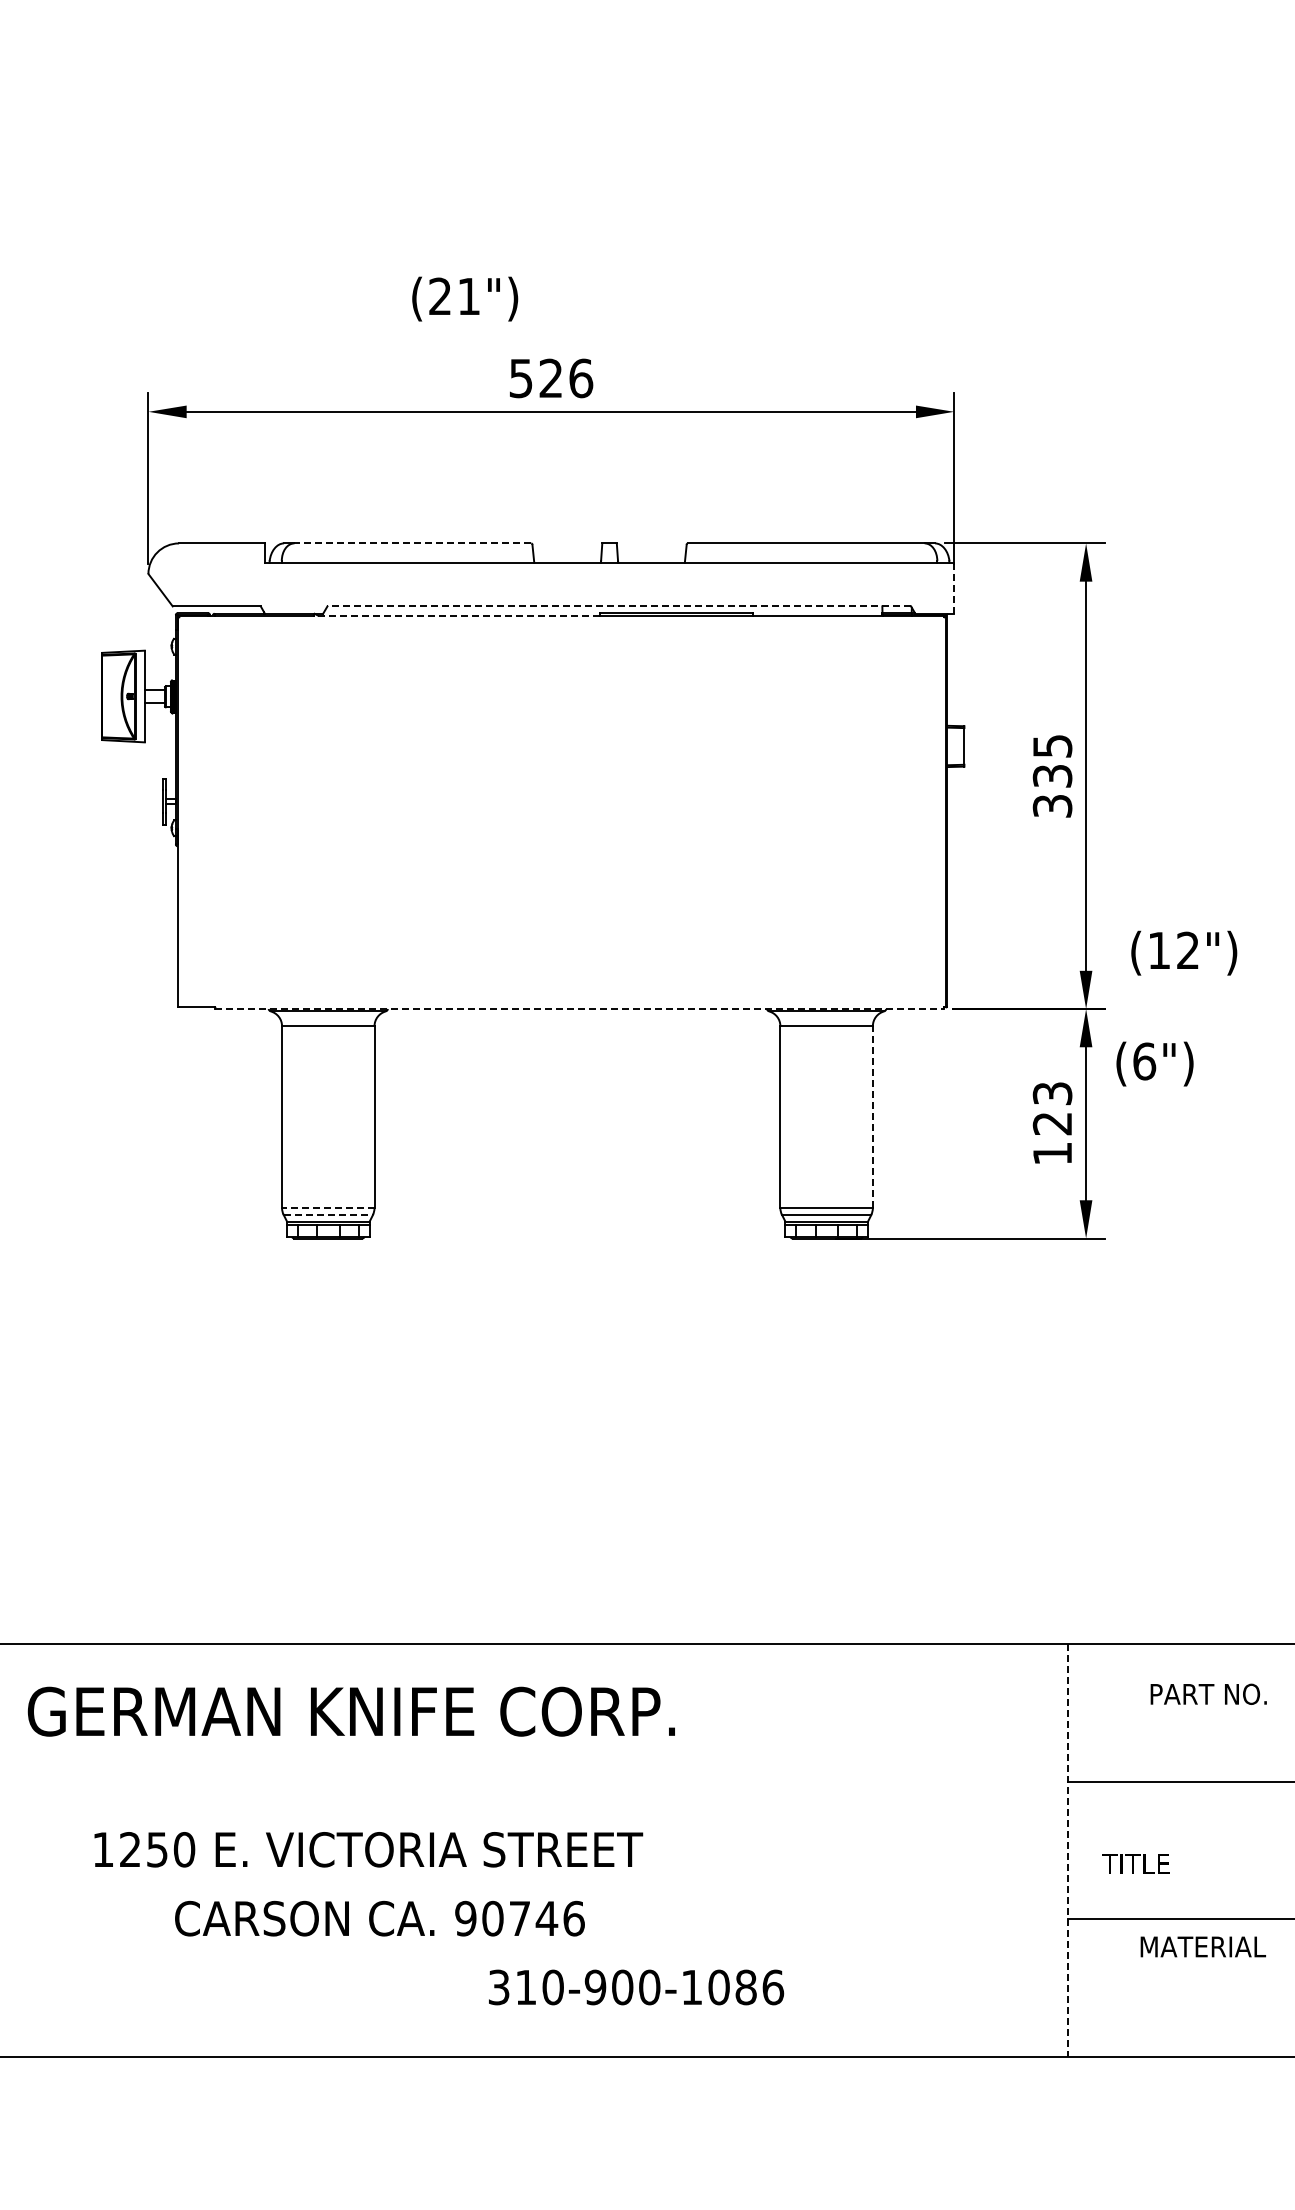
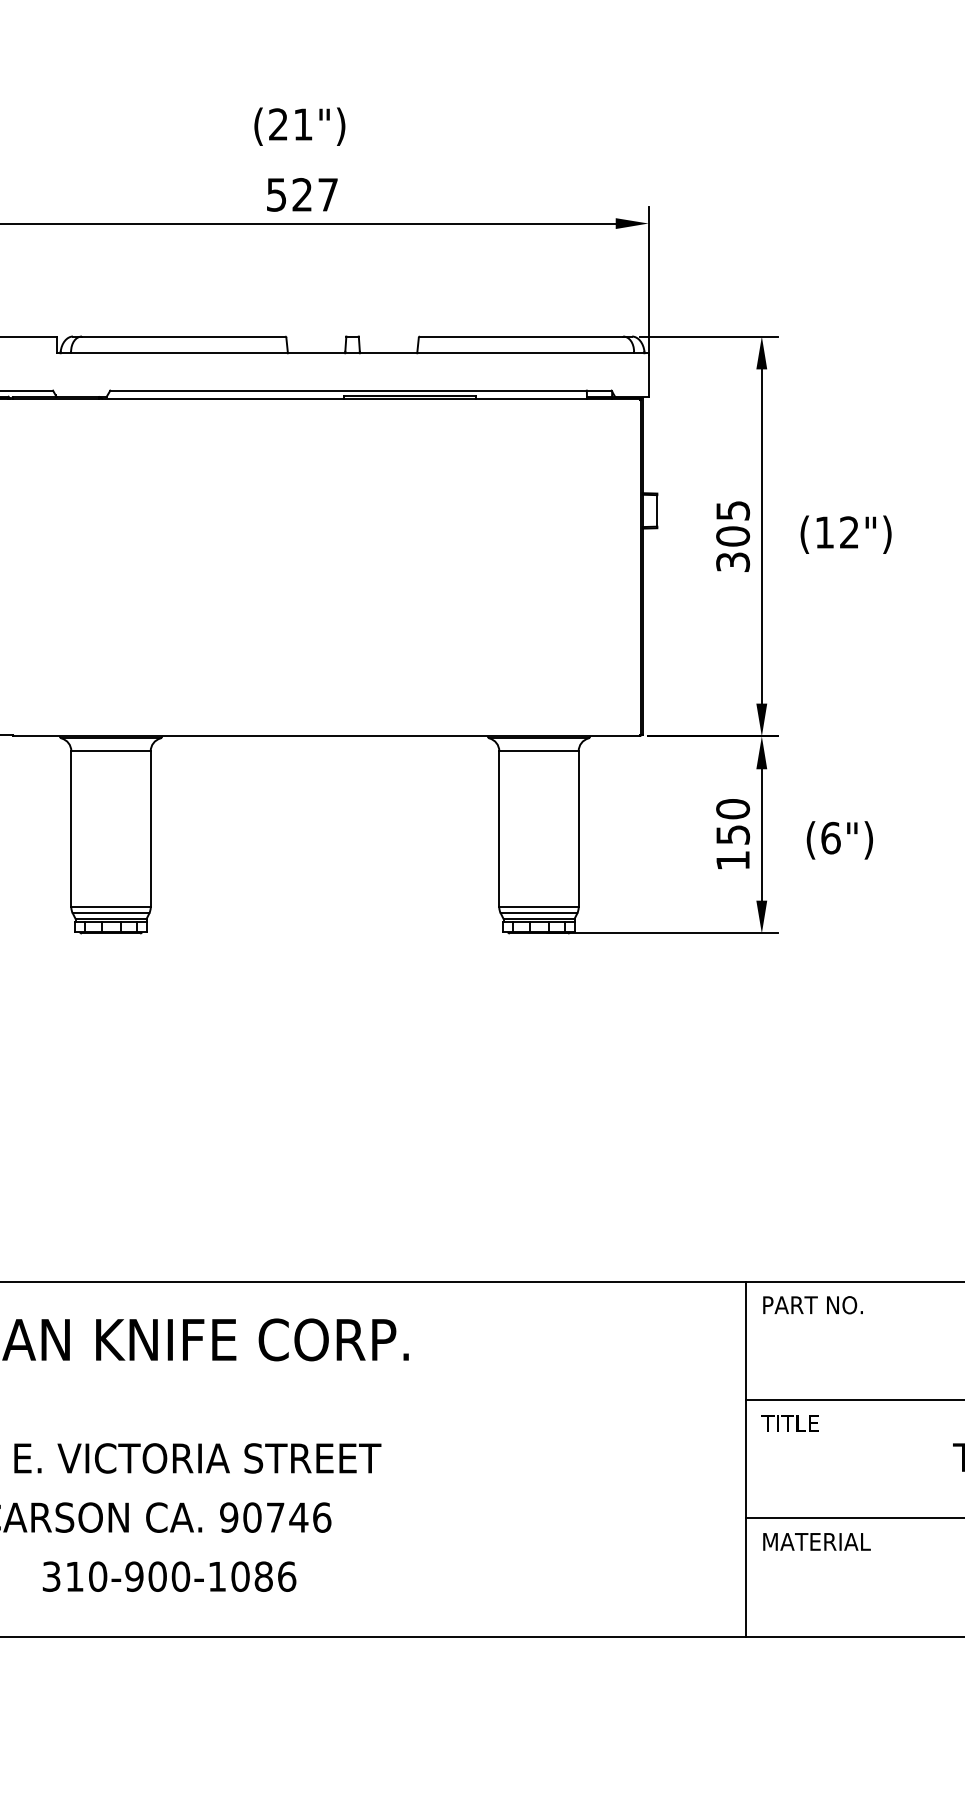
text: (465, 298) -> (300, 126), moved
text: (581, 378) -> (328, 194), 526 -> 527
line: (412, 543) -> (183, 336), dashed -> solid
line: (954, 587) -> (648, 374), dashed -> solid
line: (619, 606) -> (361, 390), dashed -> solid
line: (456, 615) -> (221, 398), dashed -> solid
text: (1052, 776) -> (732, 536), 335 -> 305
text: (1184, 952) -> (846, 534), moved
line: (579, 1009) -> (326, 736), dashed -> solid
text: (1154, 1063) -> (839, 839), moved
text: (1052, 1108) -> (732, 821), 123 -> 150
line: (872, 1117) -> (578, 829), dashed -> solid
line: (327, 1208) -> (110, 907), dashed -> solid
line: (328, 1214) -> (111, 912), dashed -> solid
text: (1208, 1693) -> (812, 1304), moved
line: (1067, 1850) -> (745, 1459), dashed -> solid
text: (1135, 1863) -> (789, 1423), moved
text: (1202, 1946) -> (816, 1541), moved
text: (636, 1987) -> (169, 1576), moved

